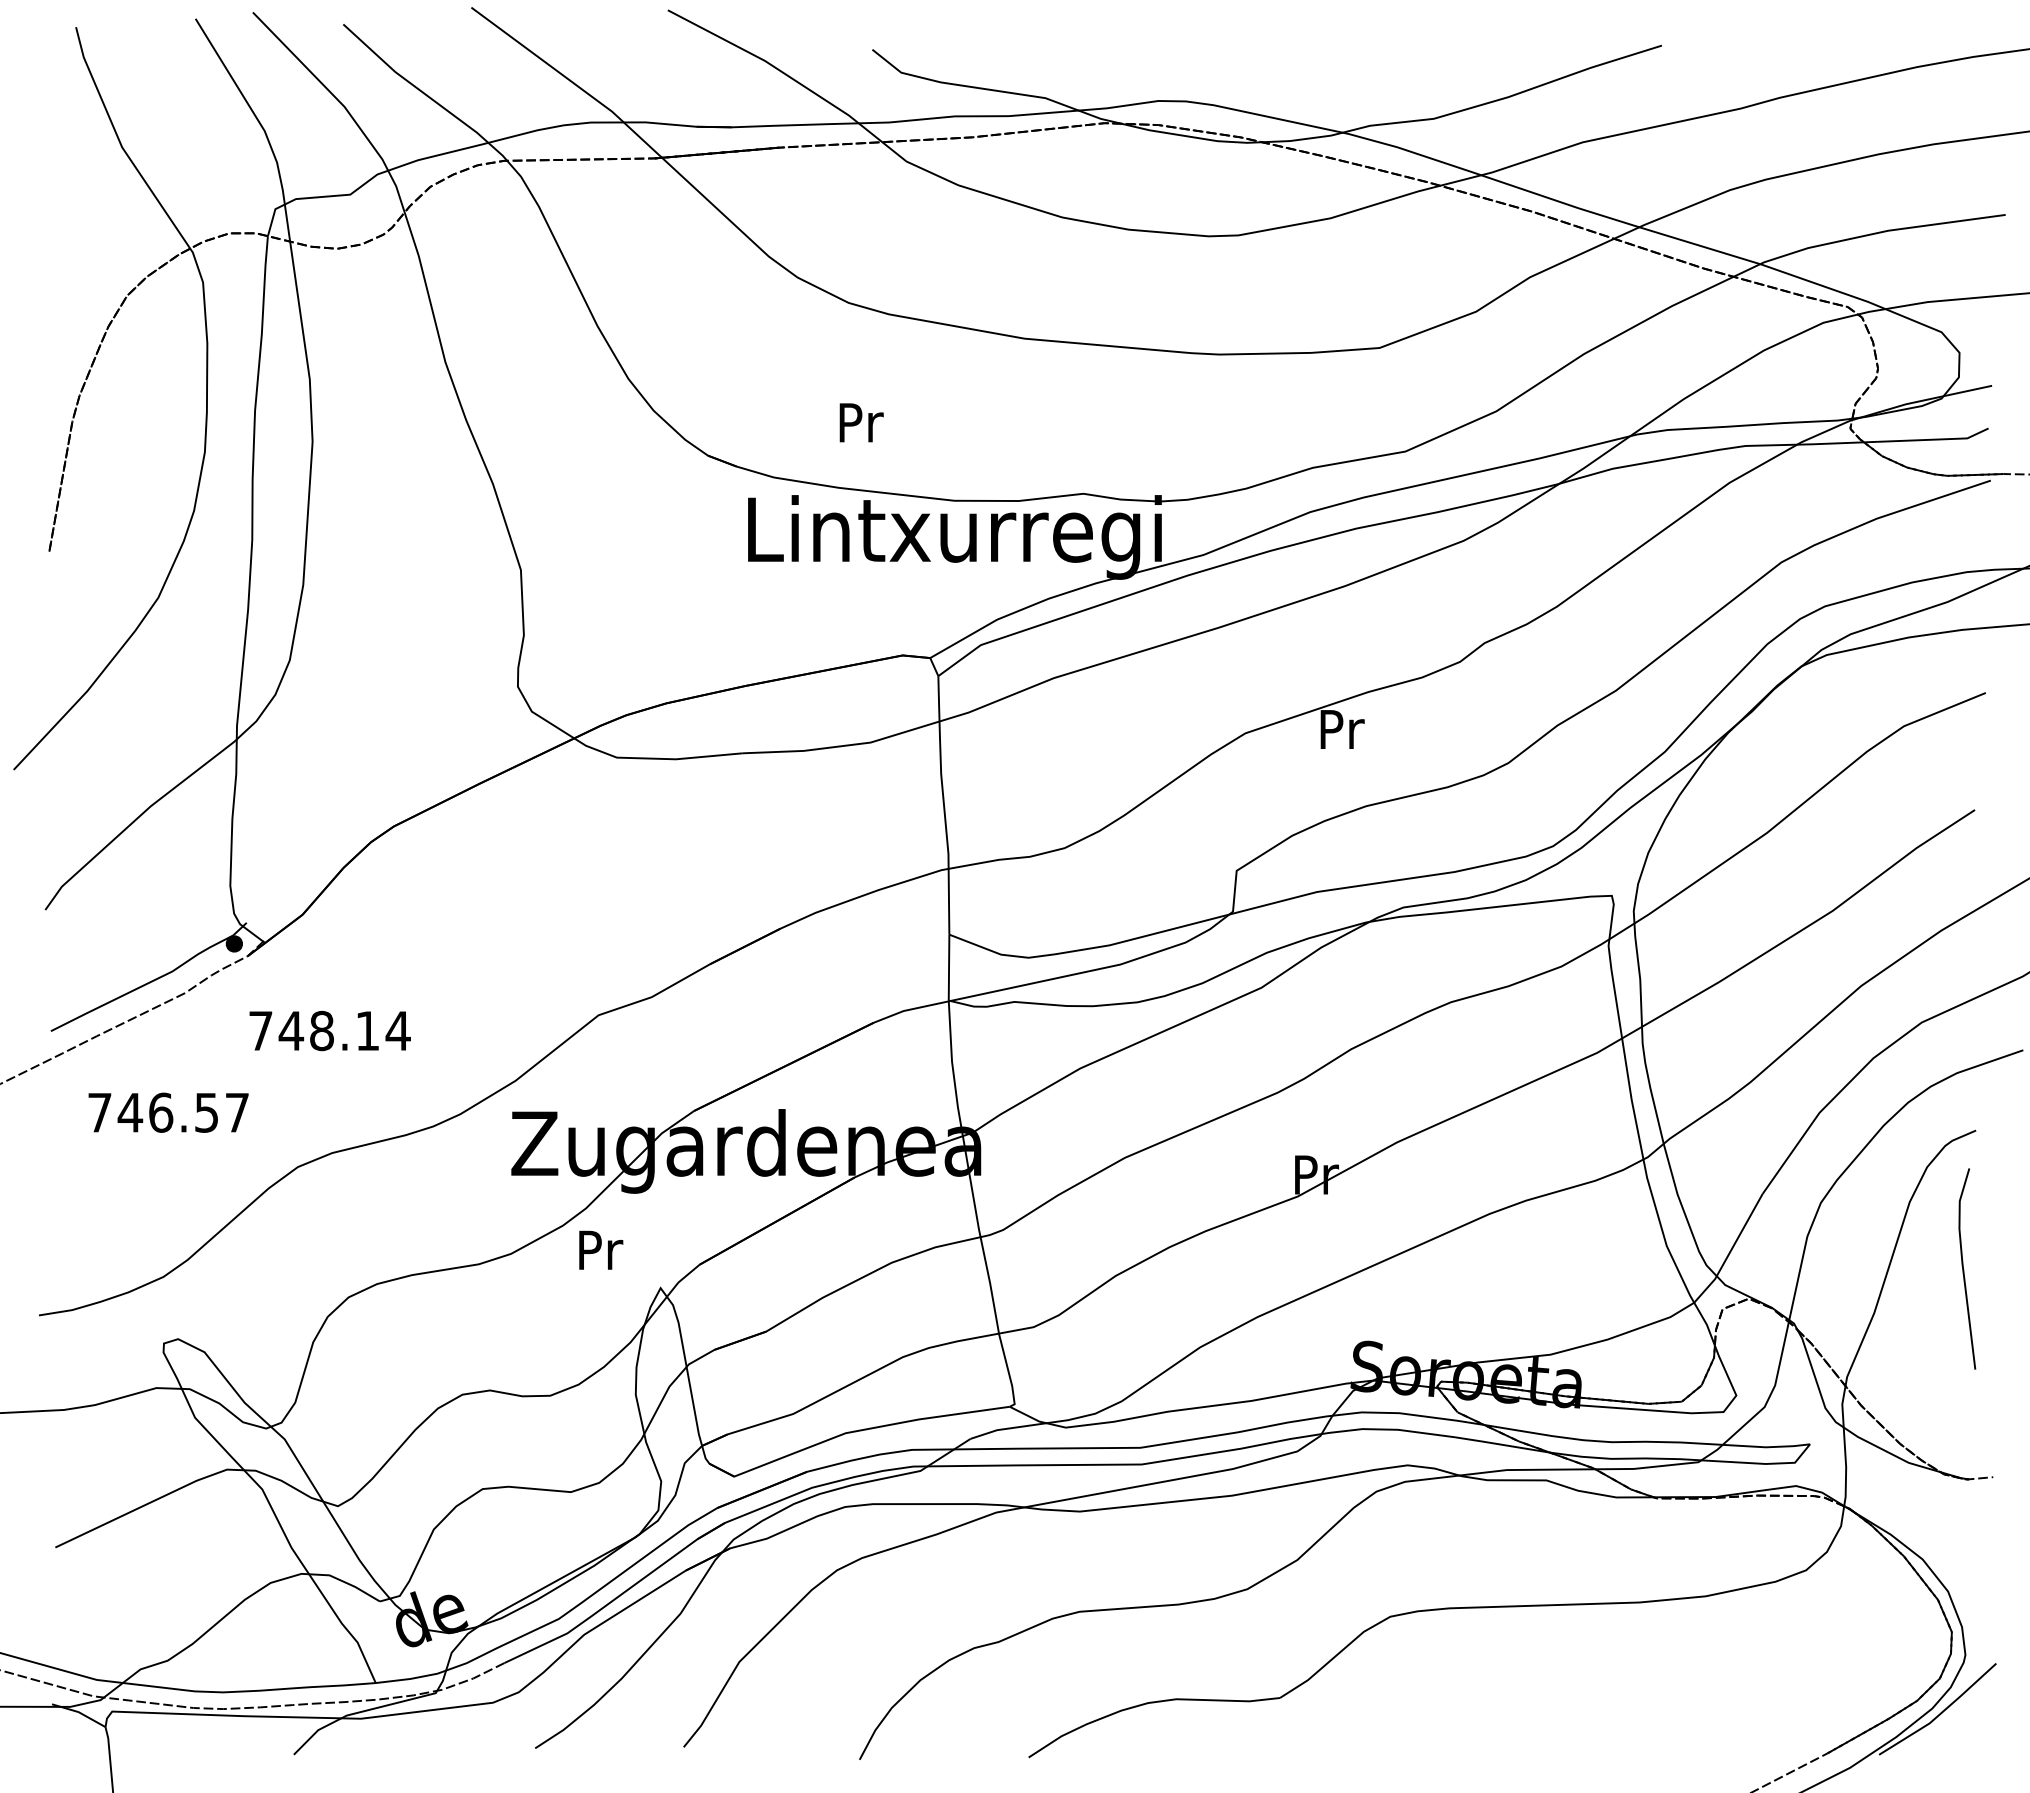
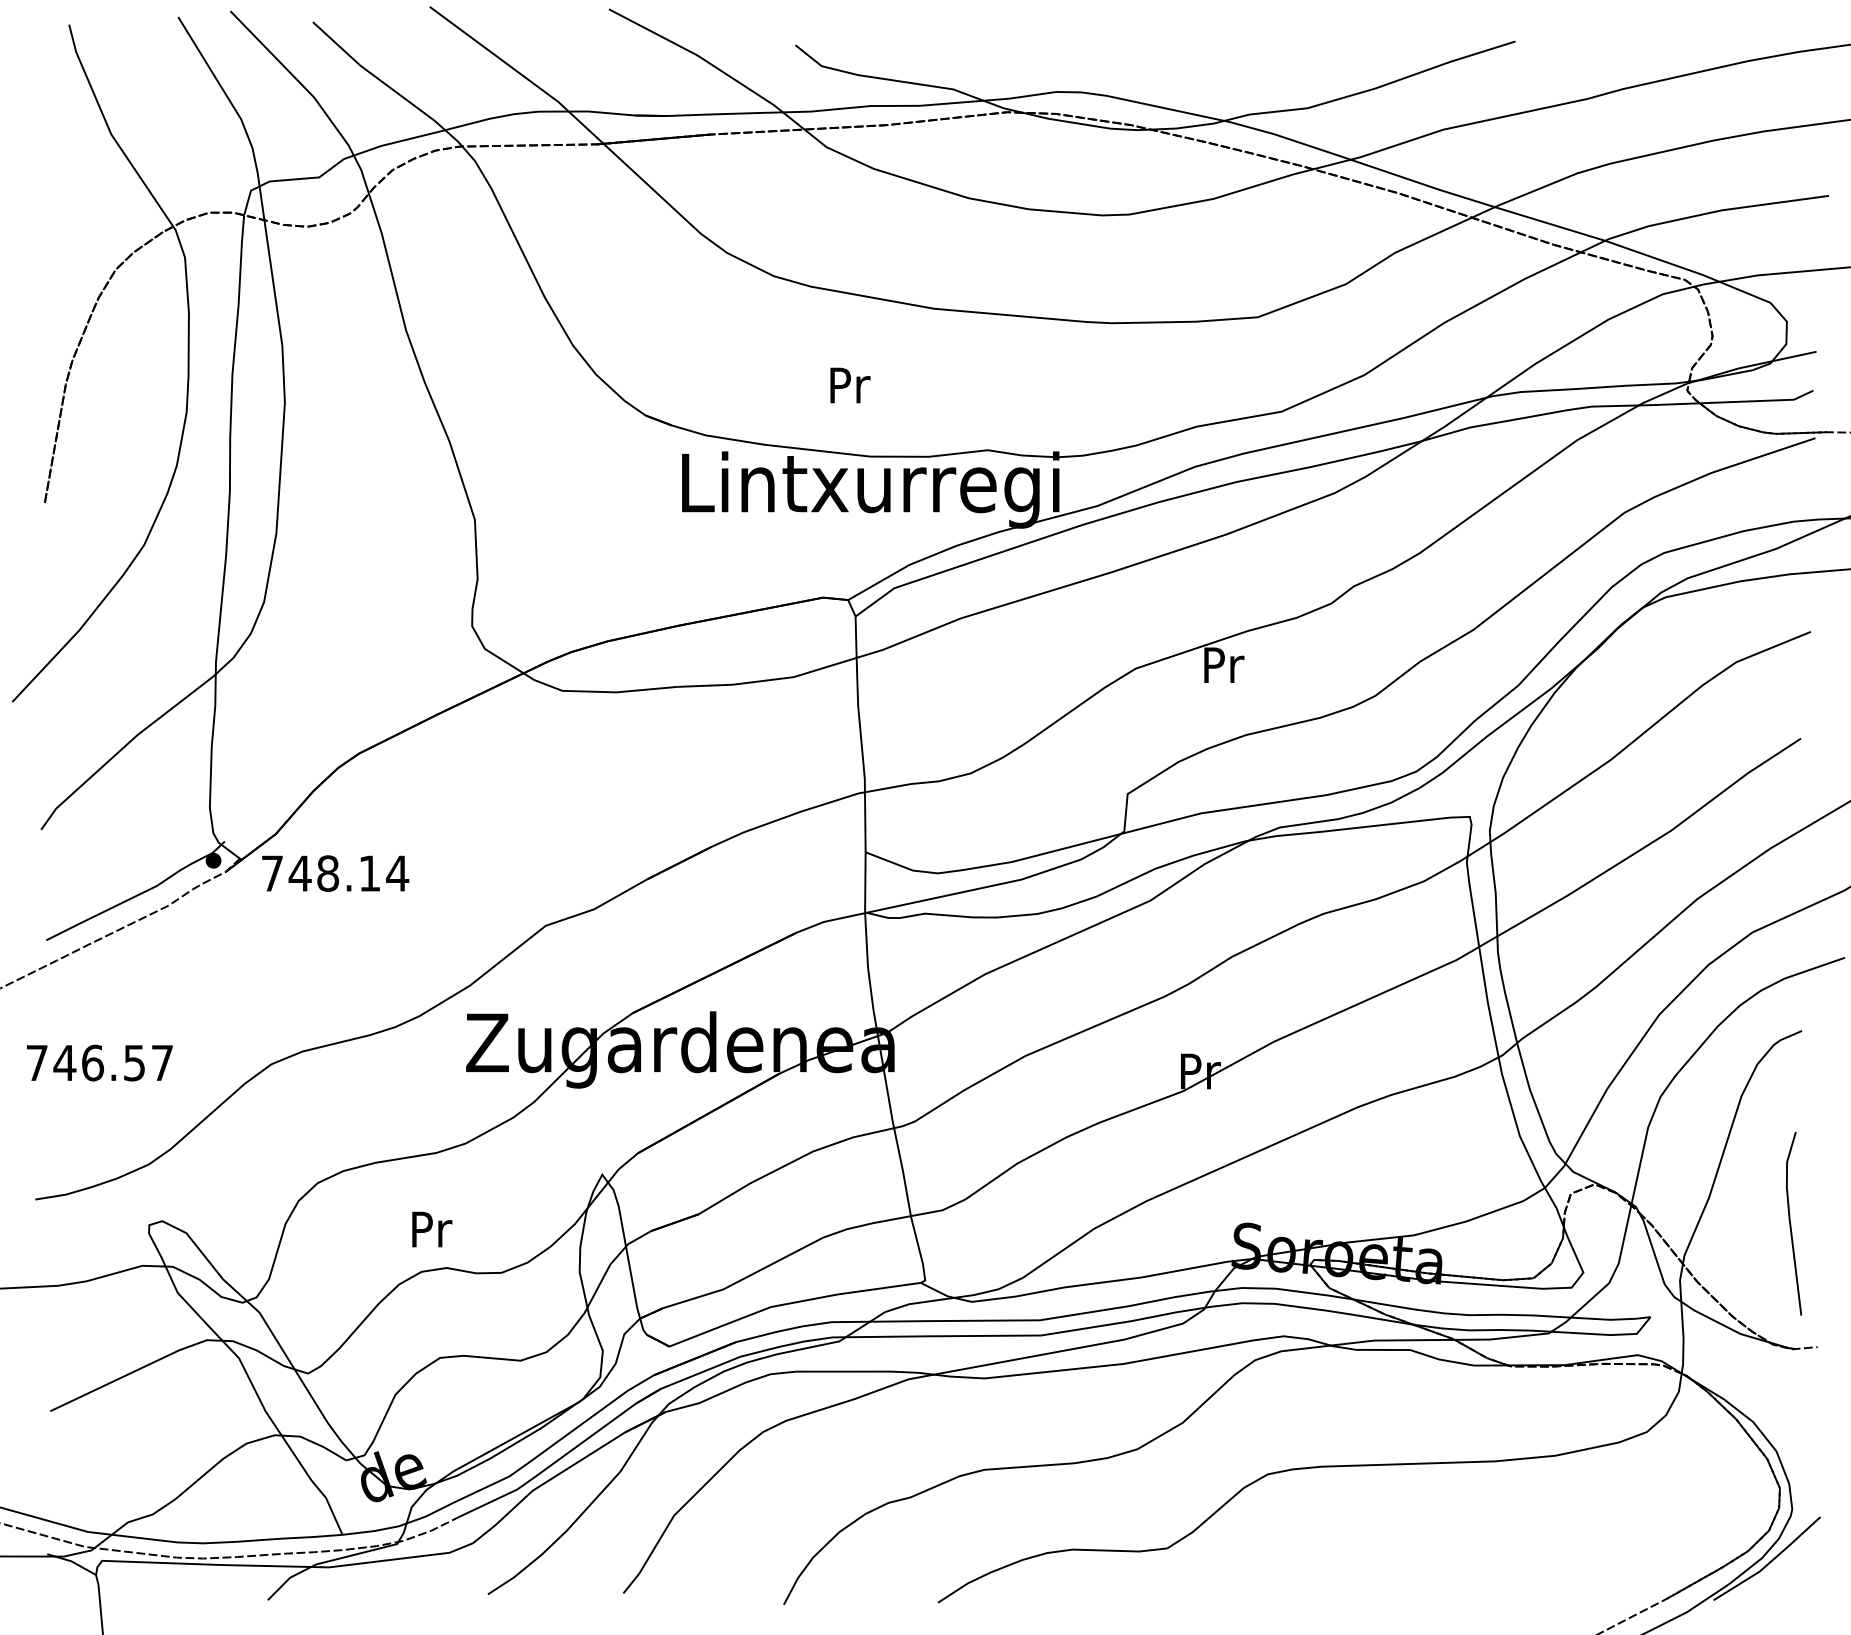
text: (861, 422) -> (850, 385), moved
text: (329, 1030) -> (334, 873), moved
text: (168, 1112) -> (99, 1062), moved
text: (601, 1249) -> (432, 1228), moved
line: (1964, 1269) -> (1791, 1224), moved

